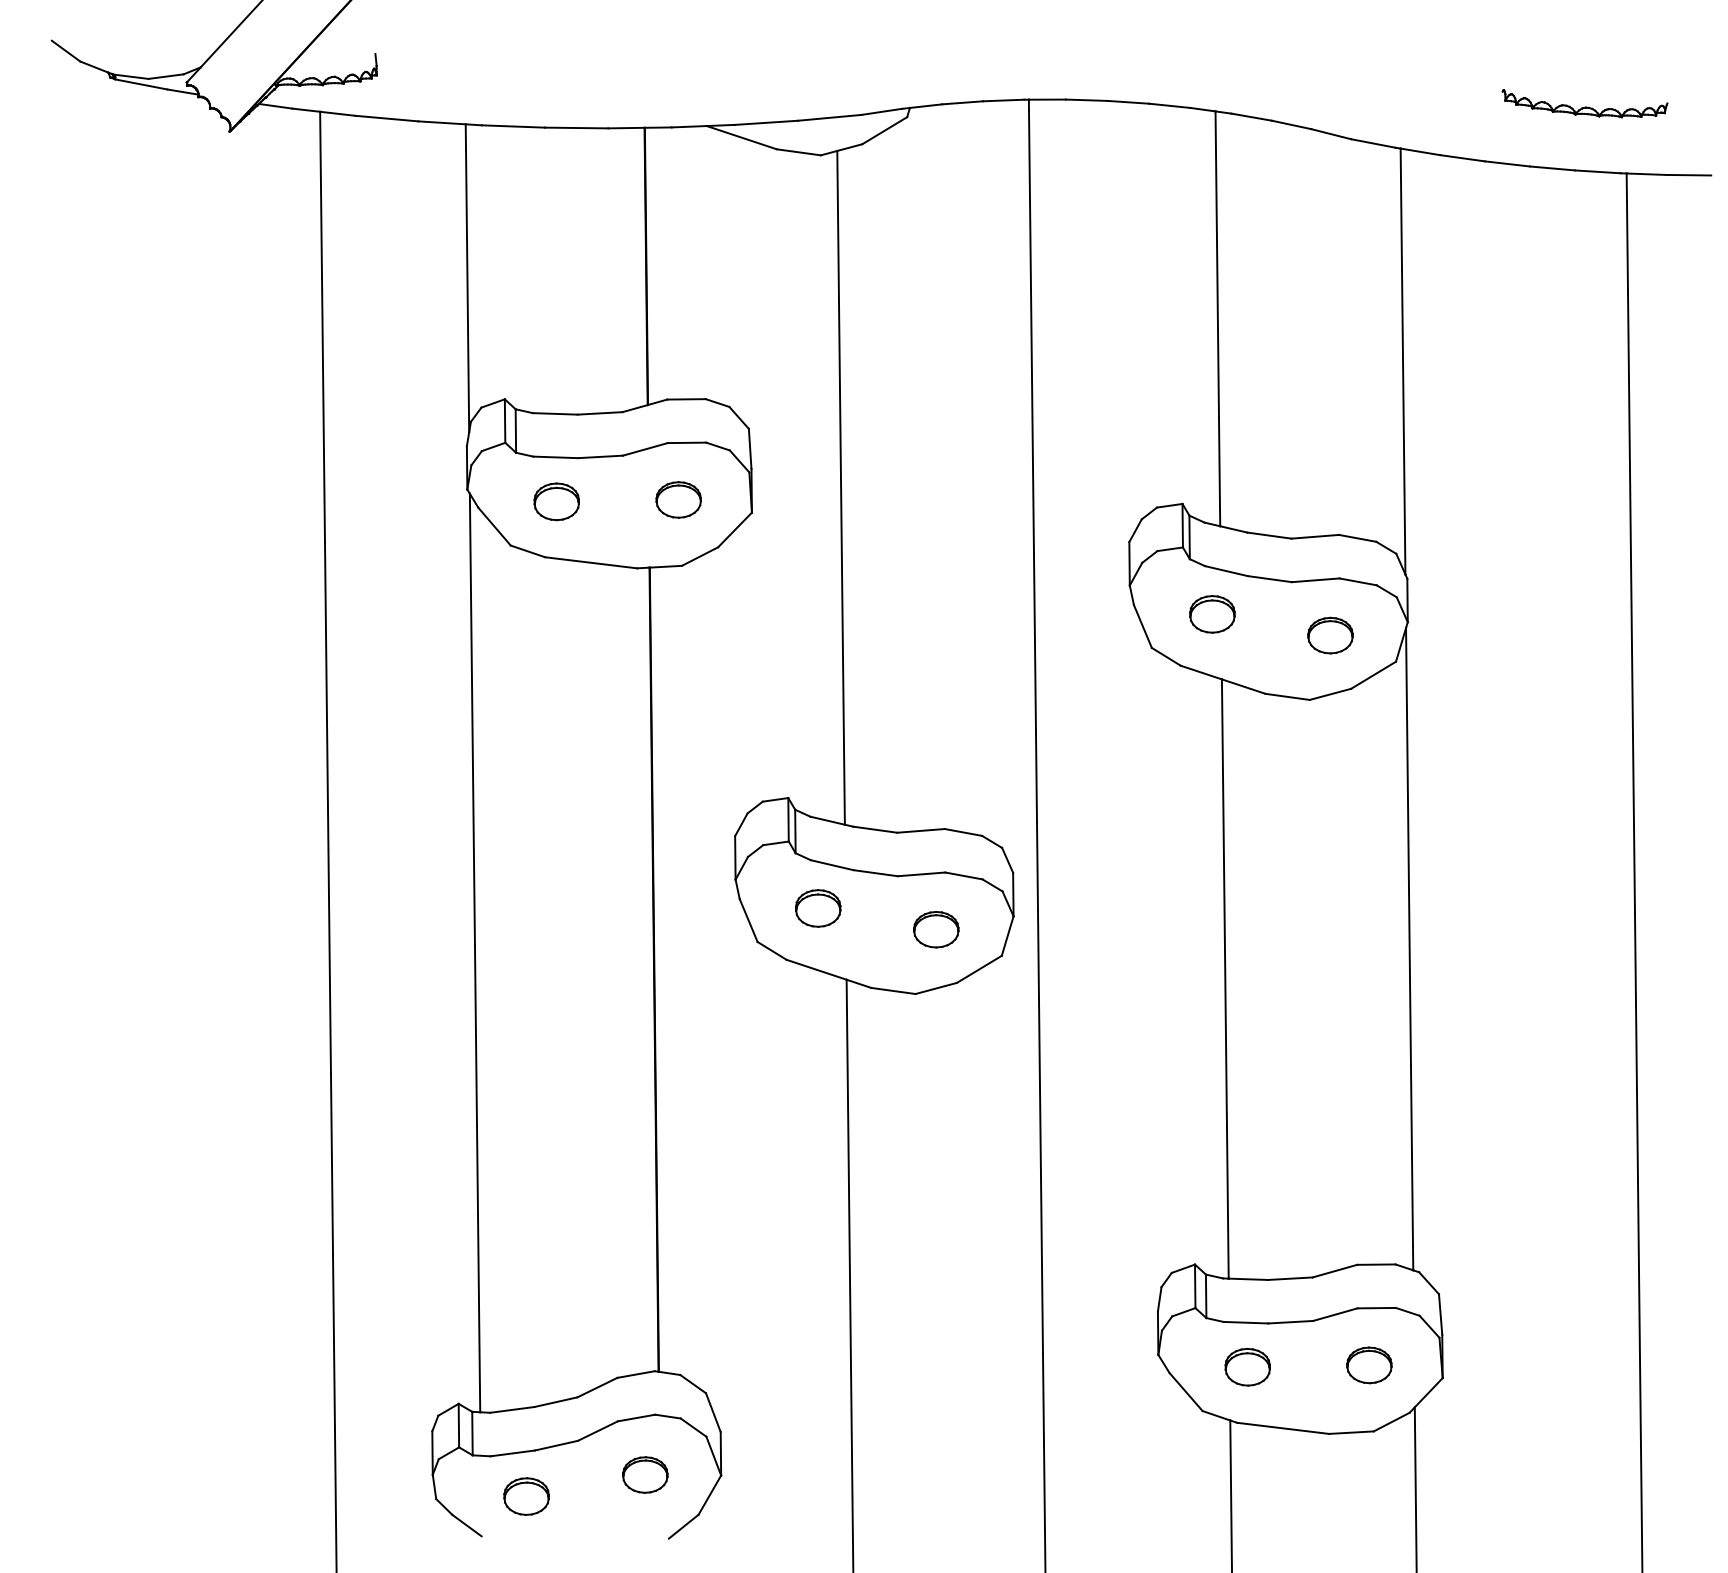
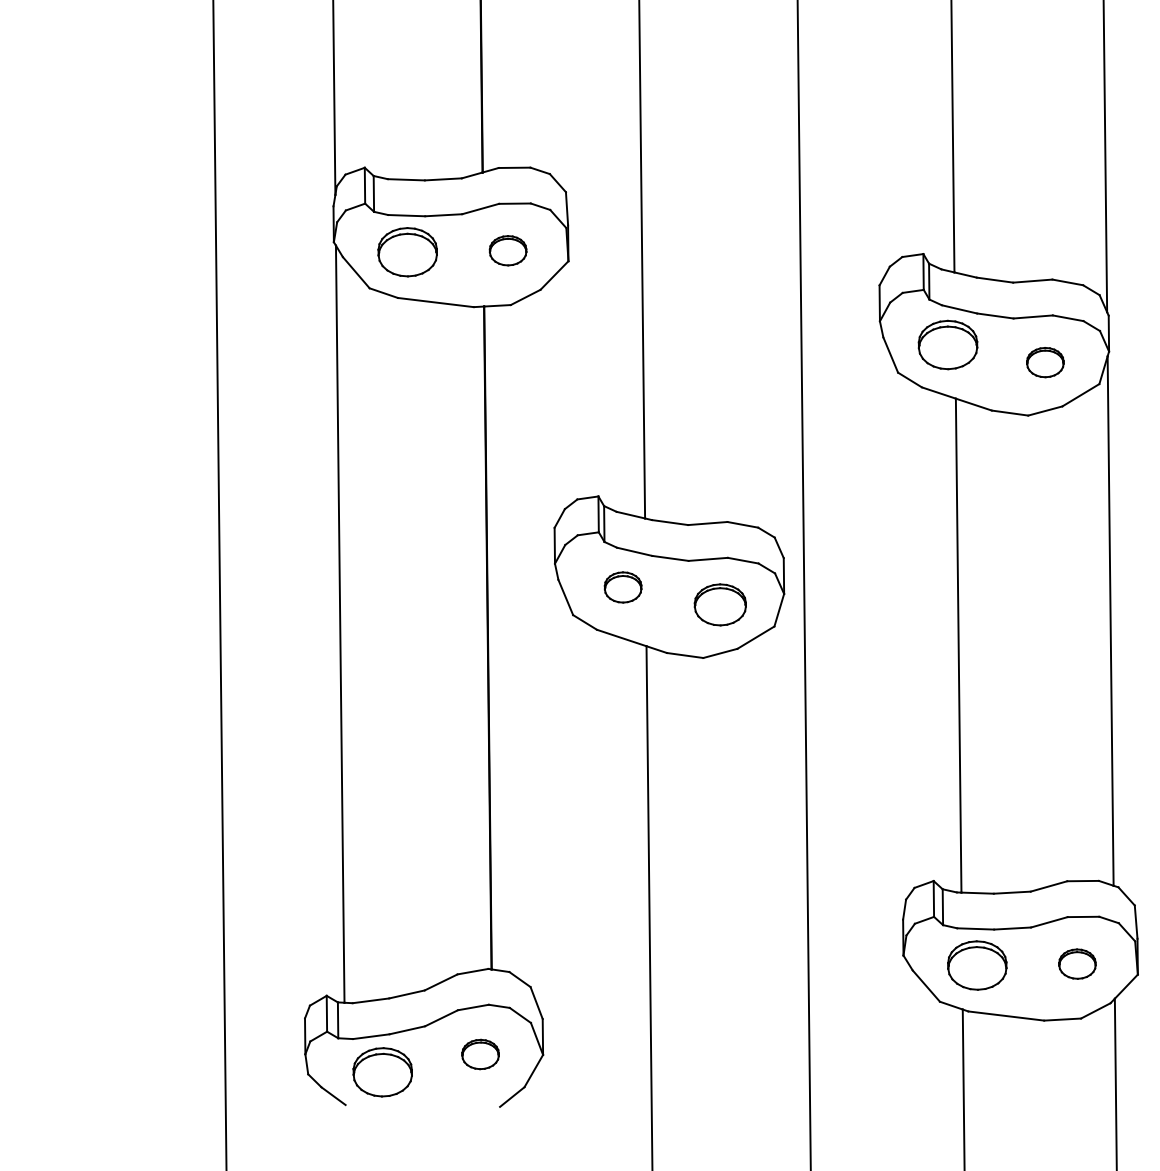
part: (556, 501) -> (407, 252), size x1.6
part: (1212, 614) -> (948, 345), size x1.6
part: (936, 929) -> (720, 604), size x1.4
part: (1247, 1367) -> (976, 965), size x1.6
part: (526, 1496) -> (382, 1072), size x1.6

